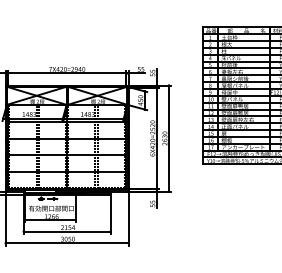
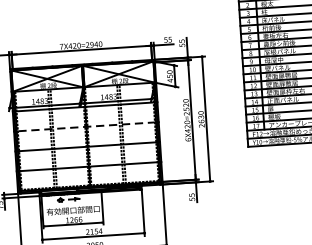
line: (66, 138) -> (85, 126), solid -> dashed

